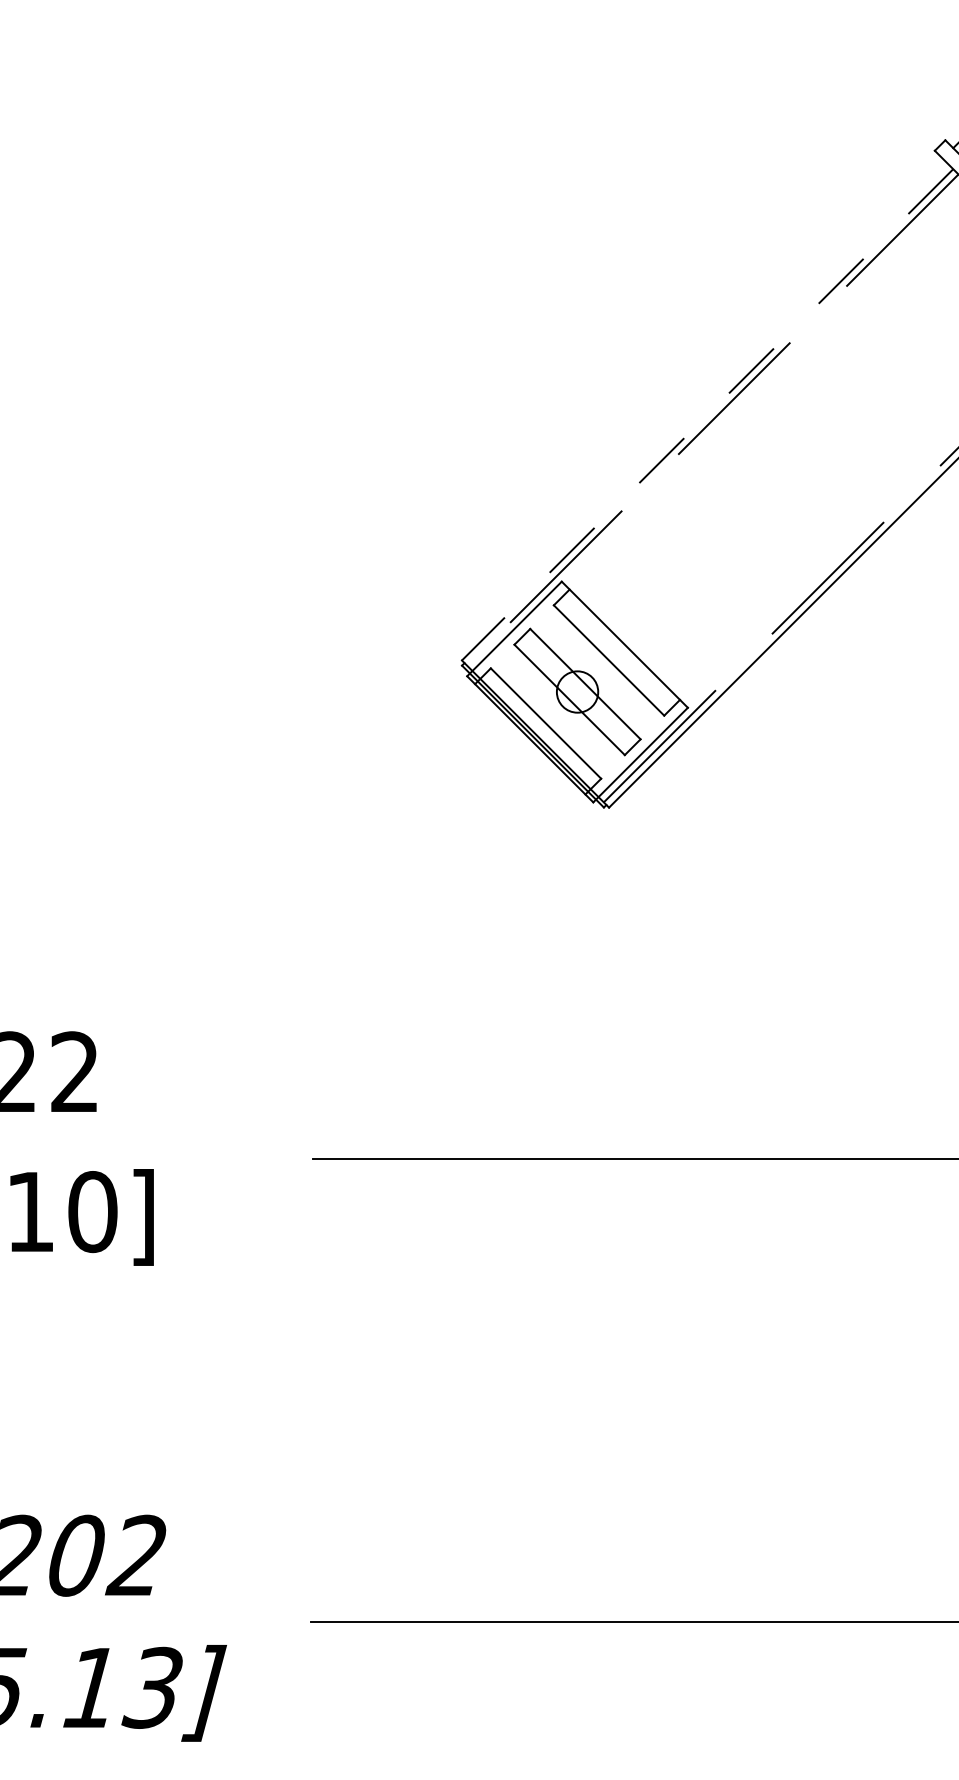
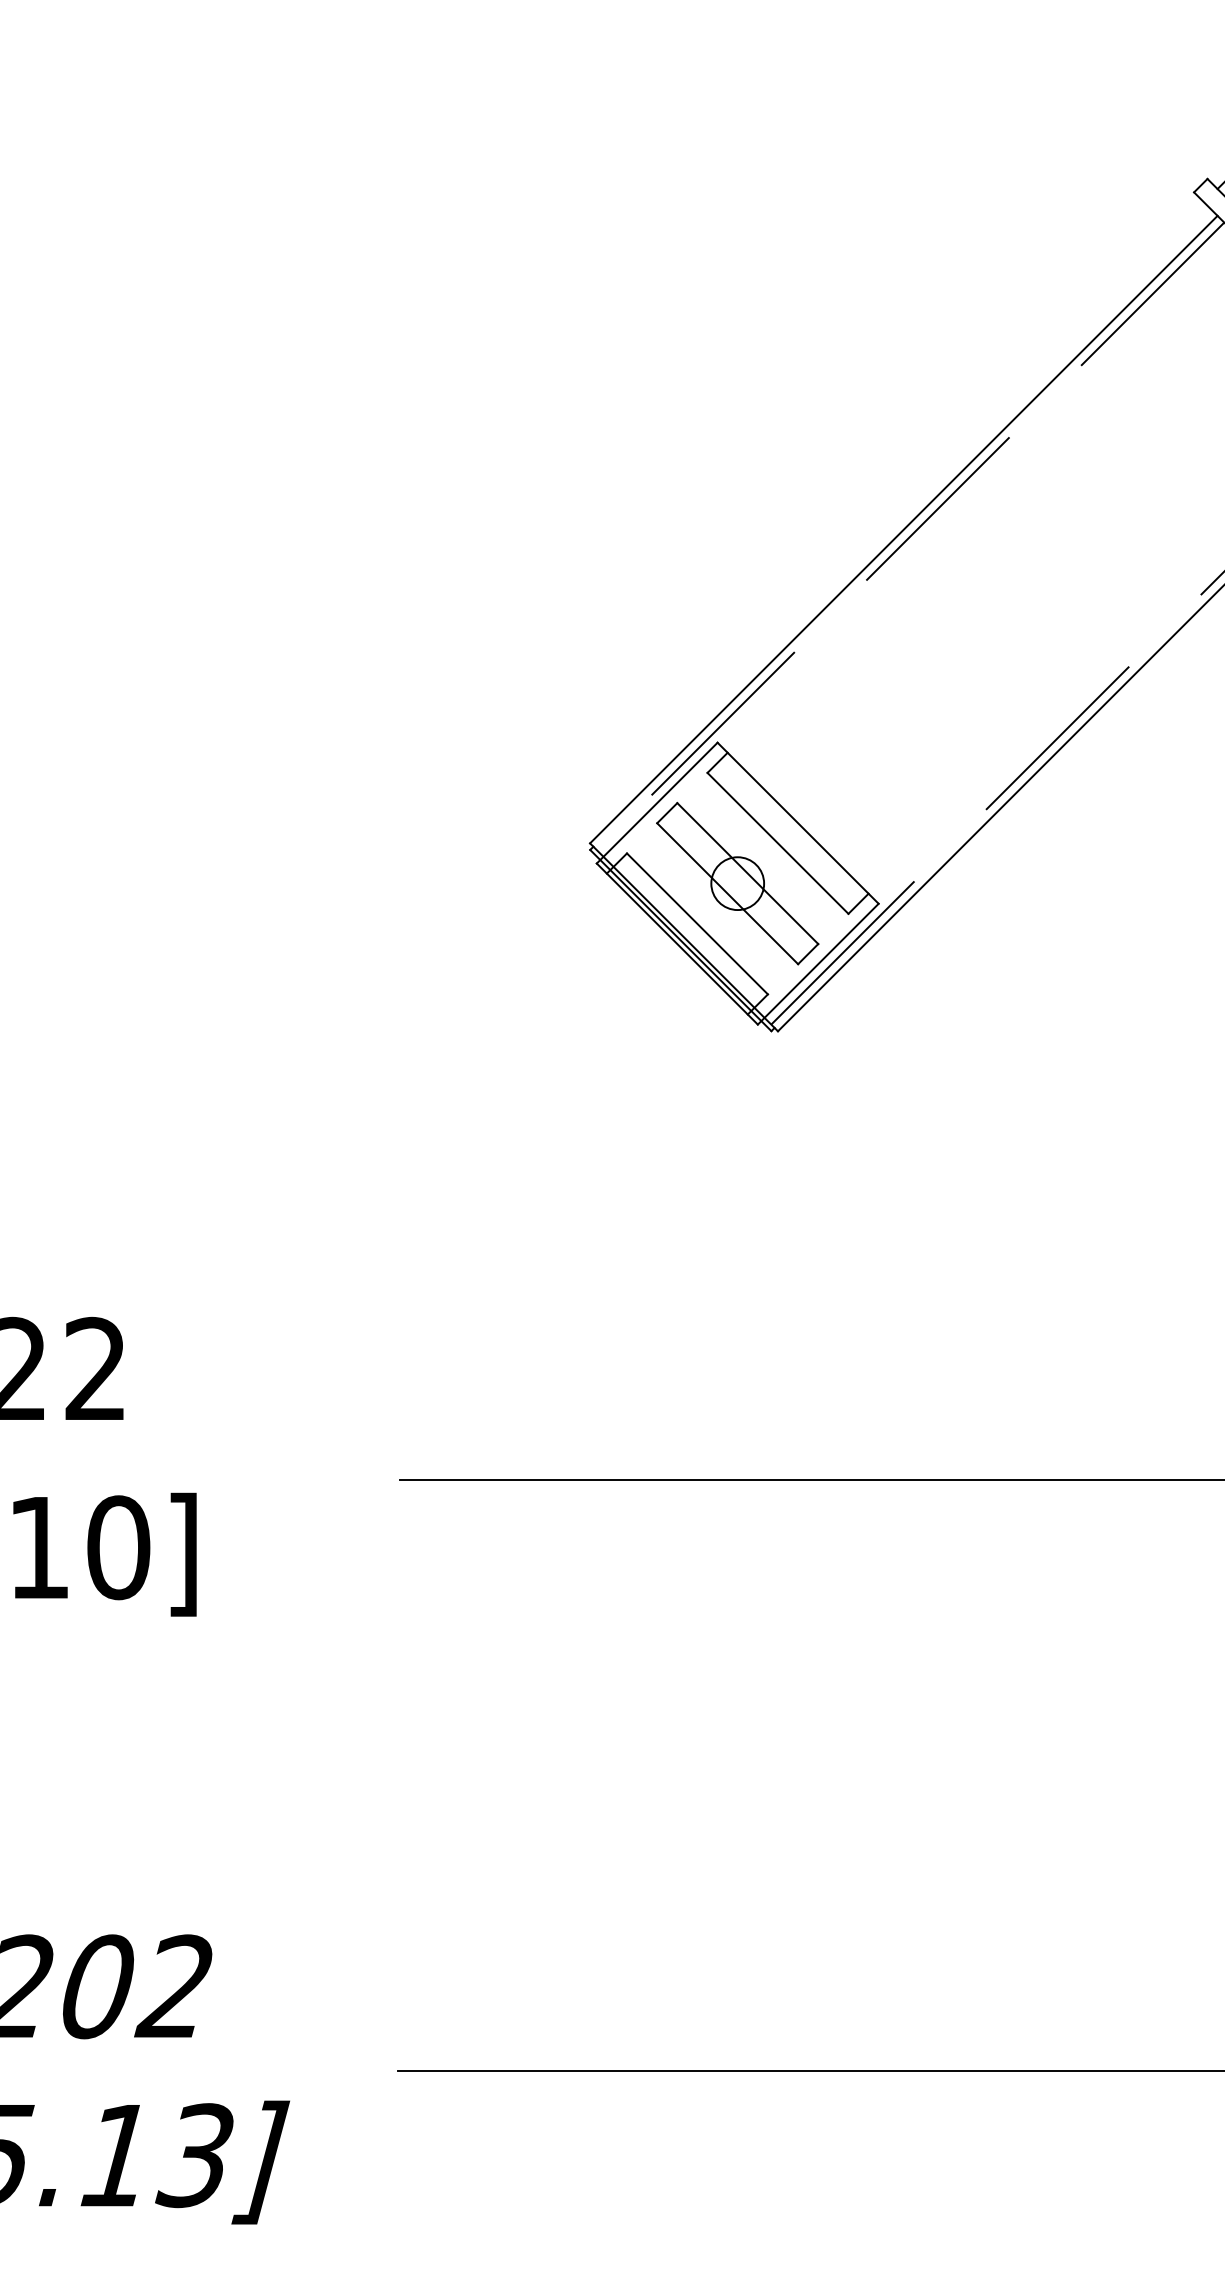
line: (707, 415) -> (903, 530), dashed -> solid

